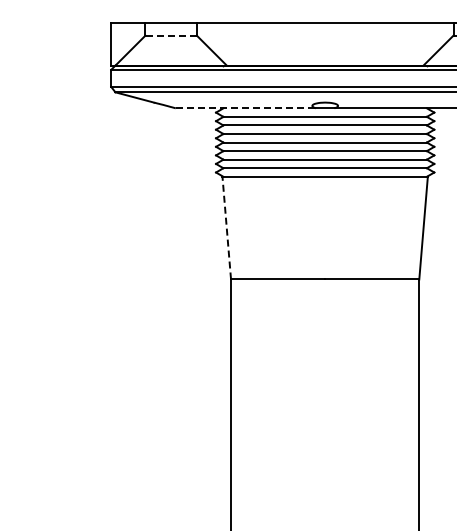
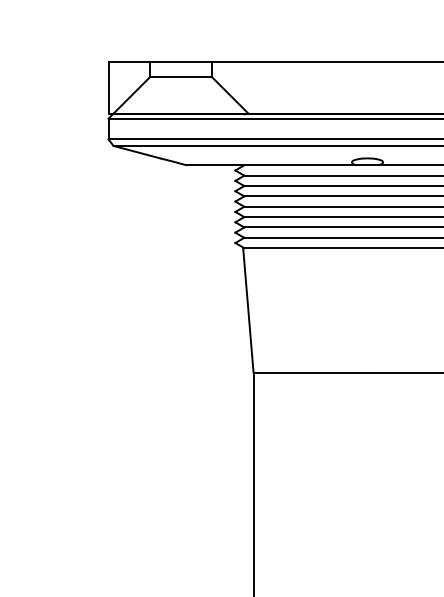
line: (171, 35) -> (181, 77), dashed -> solid
line: (246, 108) -> (272, 165), dashed -> solid
line: (226, 228) -> (248, 310), dashed -> solid

